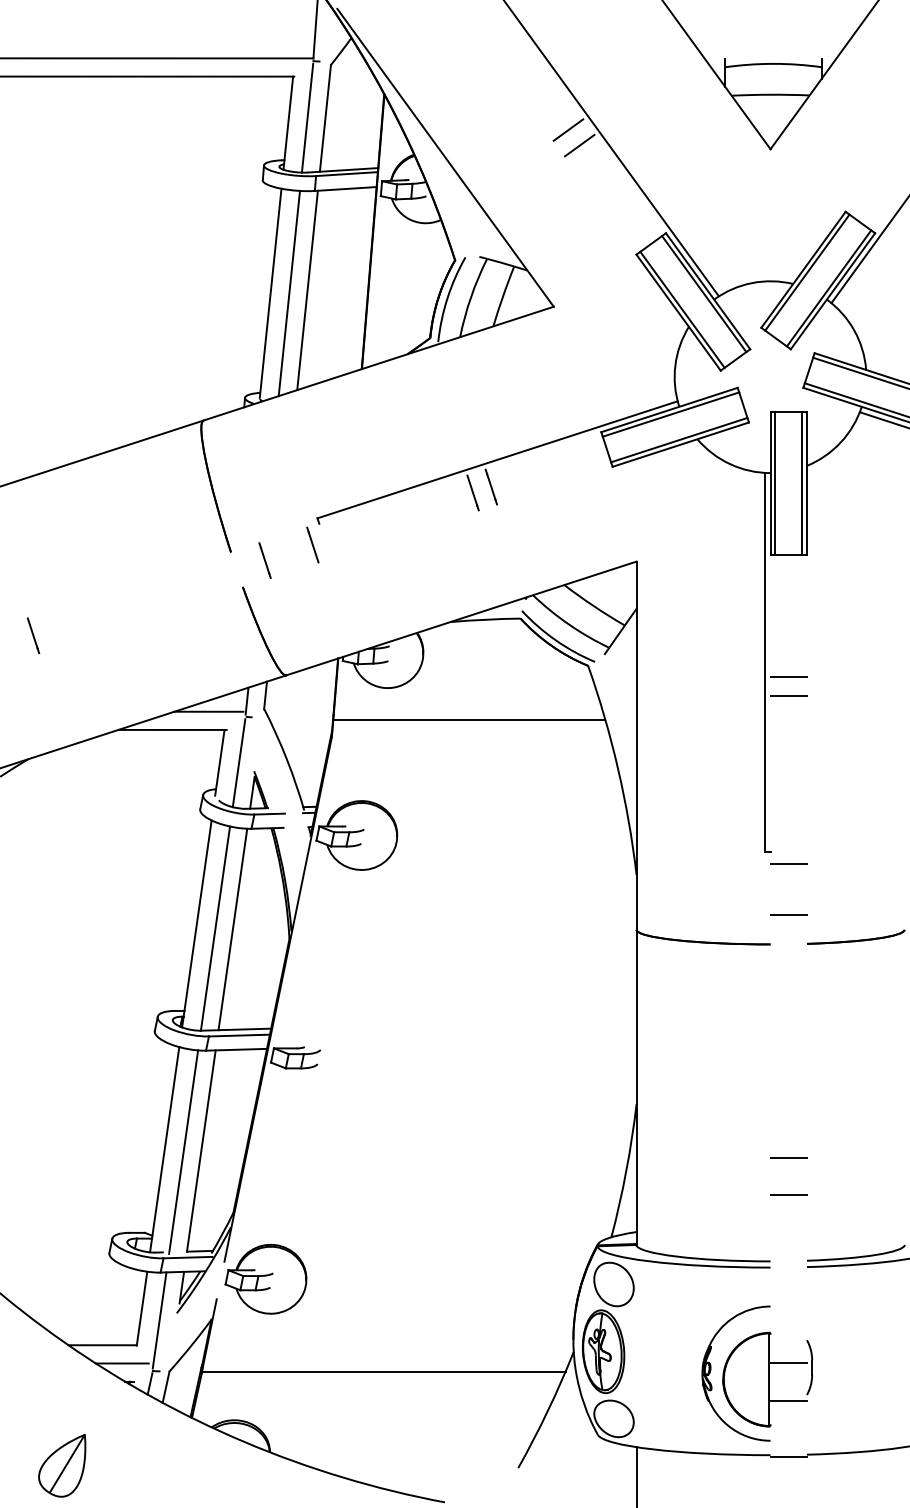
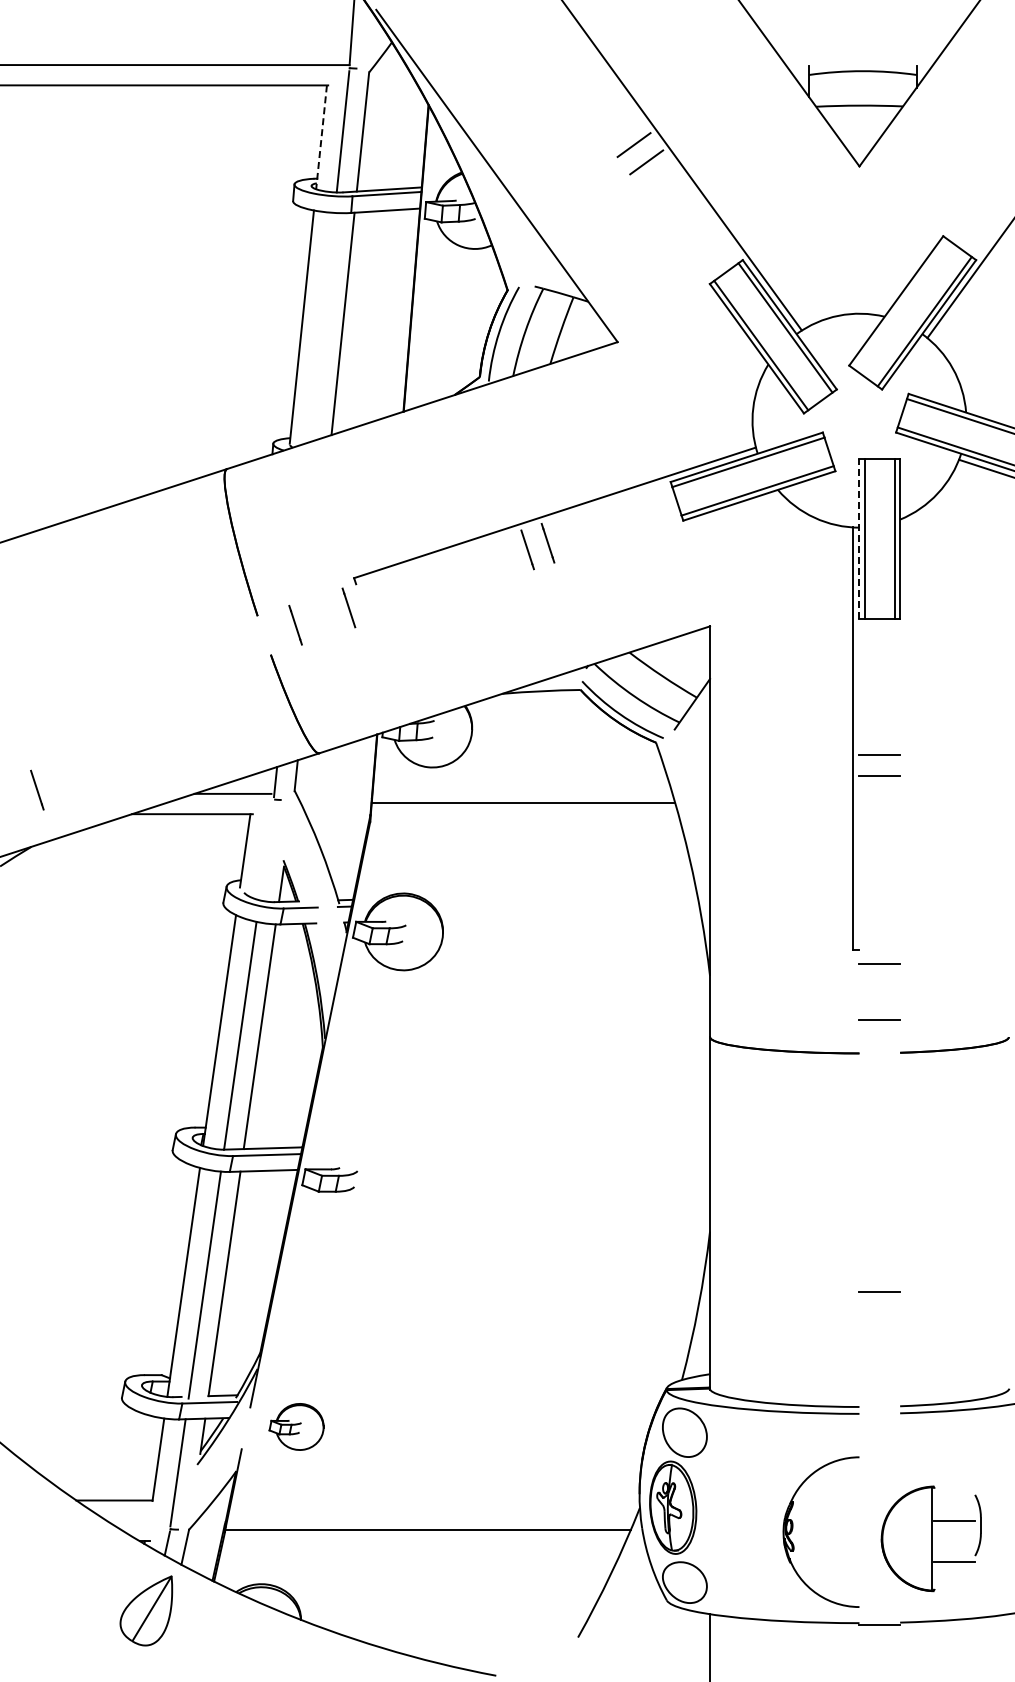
line: (288, 123) -> (321, 137), solid -> dashed
line: (807, 272) -> (900, 303), removed
line: (289, 292) -> (322, 326), removed
line: (770, 483) -> (859, 539), solid -> dashed
line: (33, 635) -> (37, 789), moved
line: (238, 763) -> (266, 851), removed
line: (788, 1194) -> (879, 1332), removed
part: (265, 1278) -> (296, 1426), size x0.6
line: (121, 1363) -> (135, 1520), removed
part: (766, 1379) -> (930, 1538), moved
part: (62, 1465) -> (146, 1610), moved

